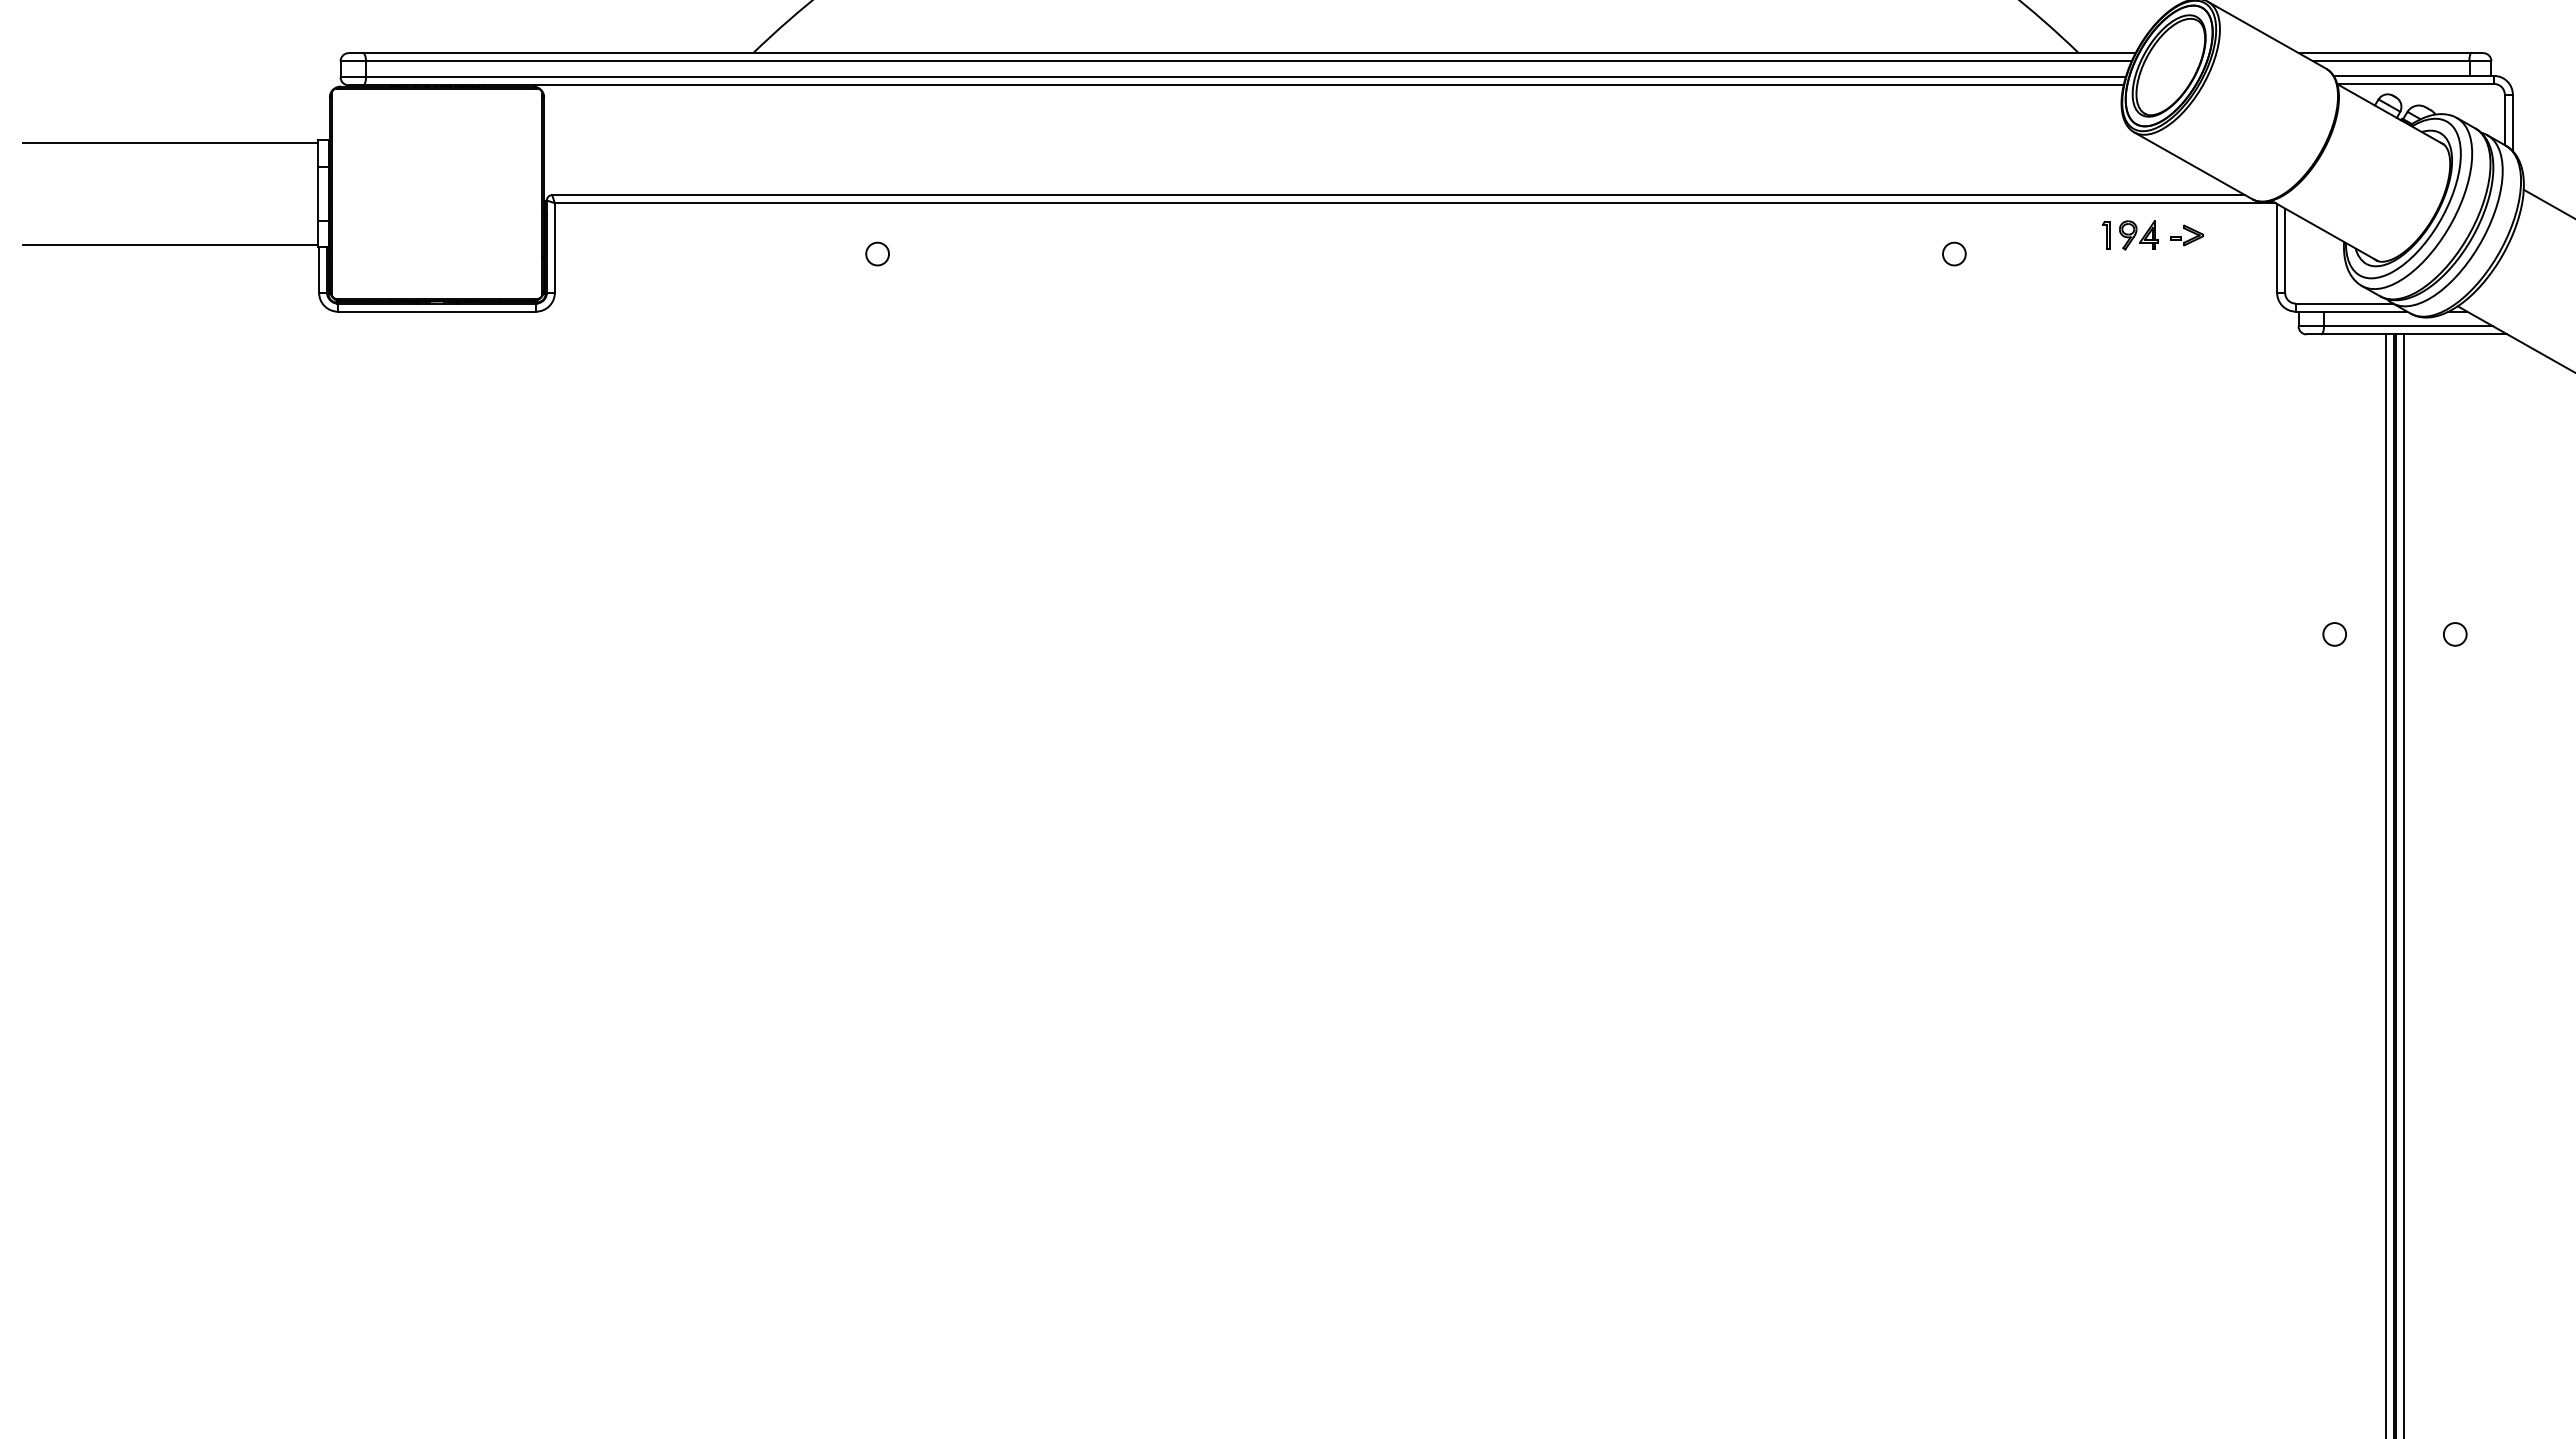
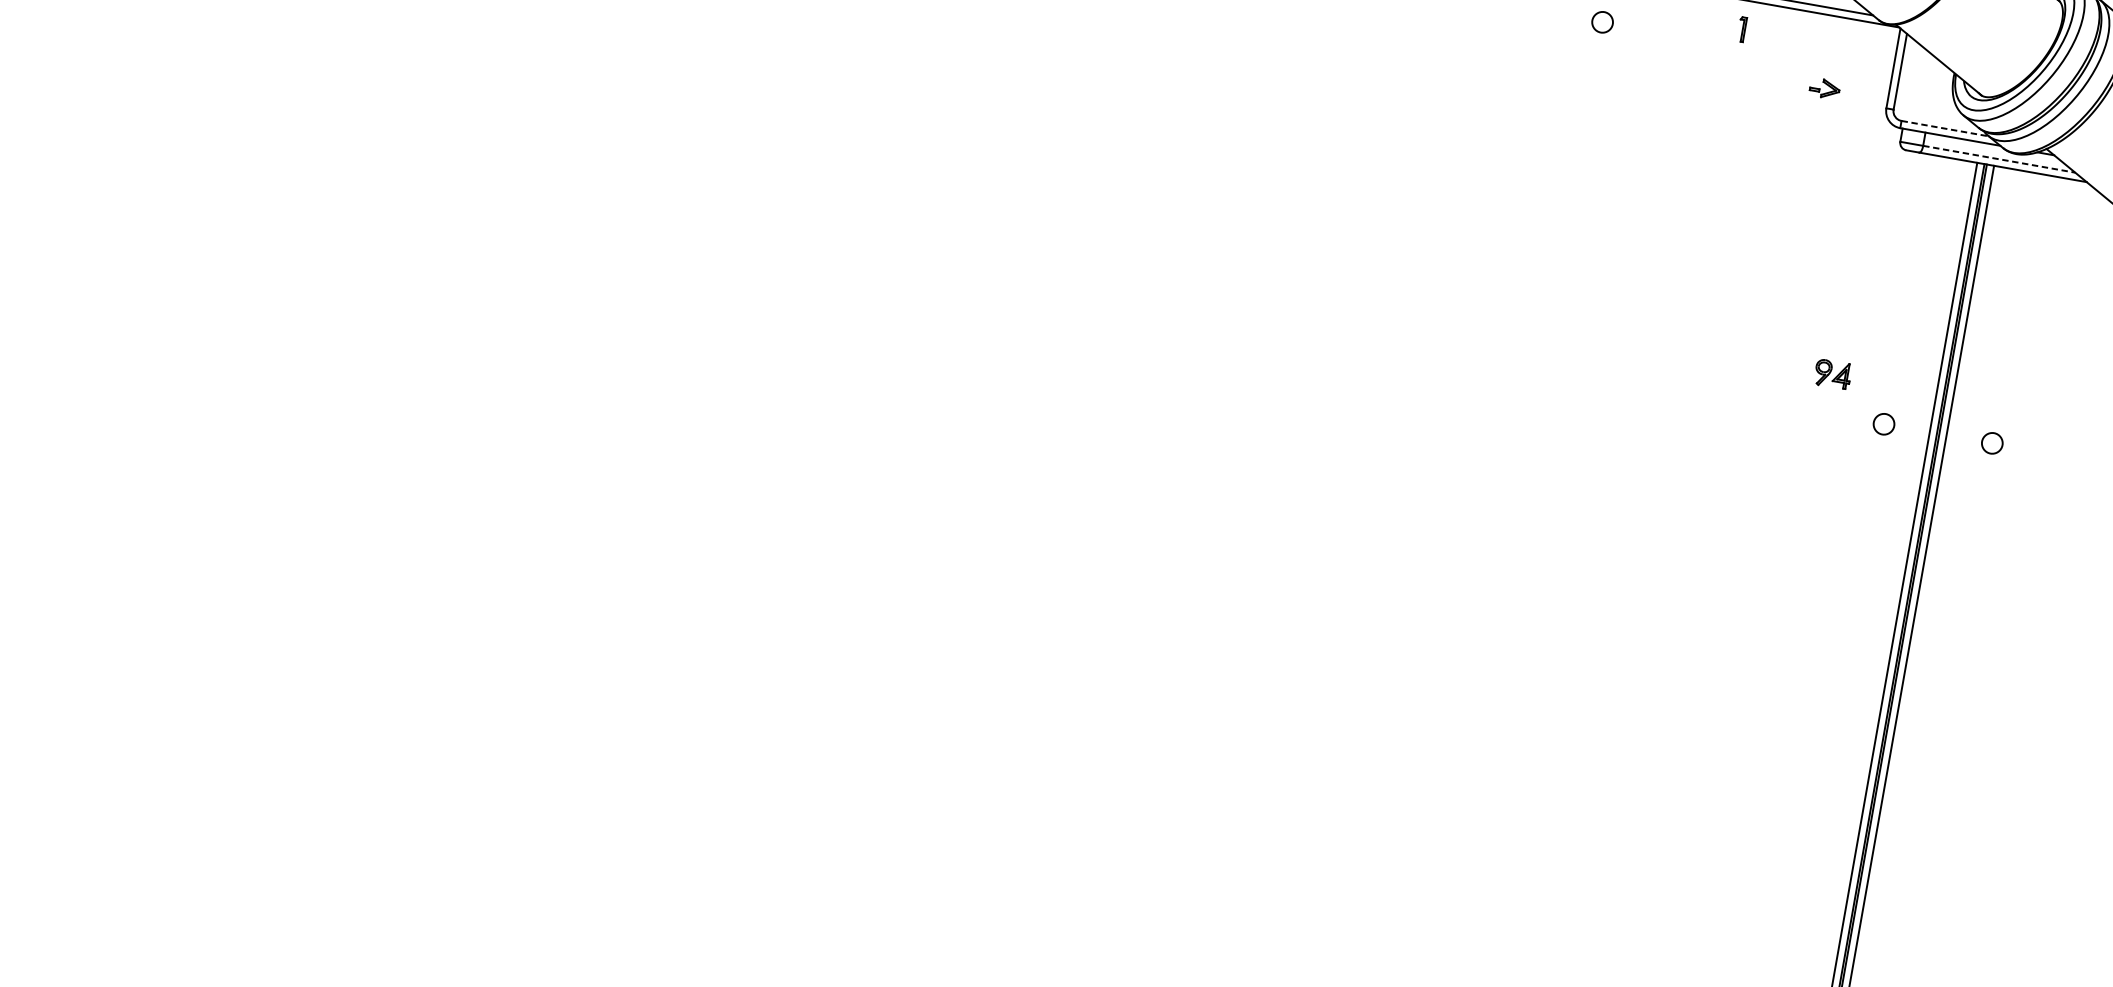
part: (2138, 235) -> (1832, 374), moved
part: (2186, 235) -> (1824, 88), moved
line: (2344, 303) -> (1945, 128), solid -> dashed
line: (2408, 326) -> (1999, 159), solid -> dashed

